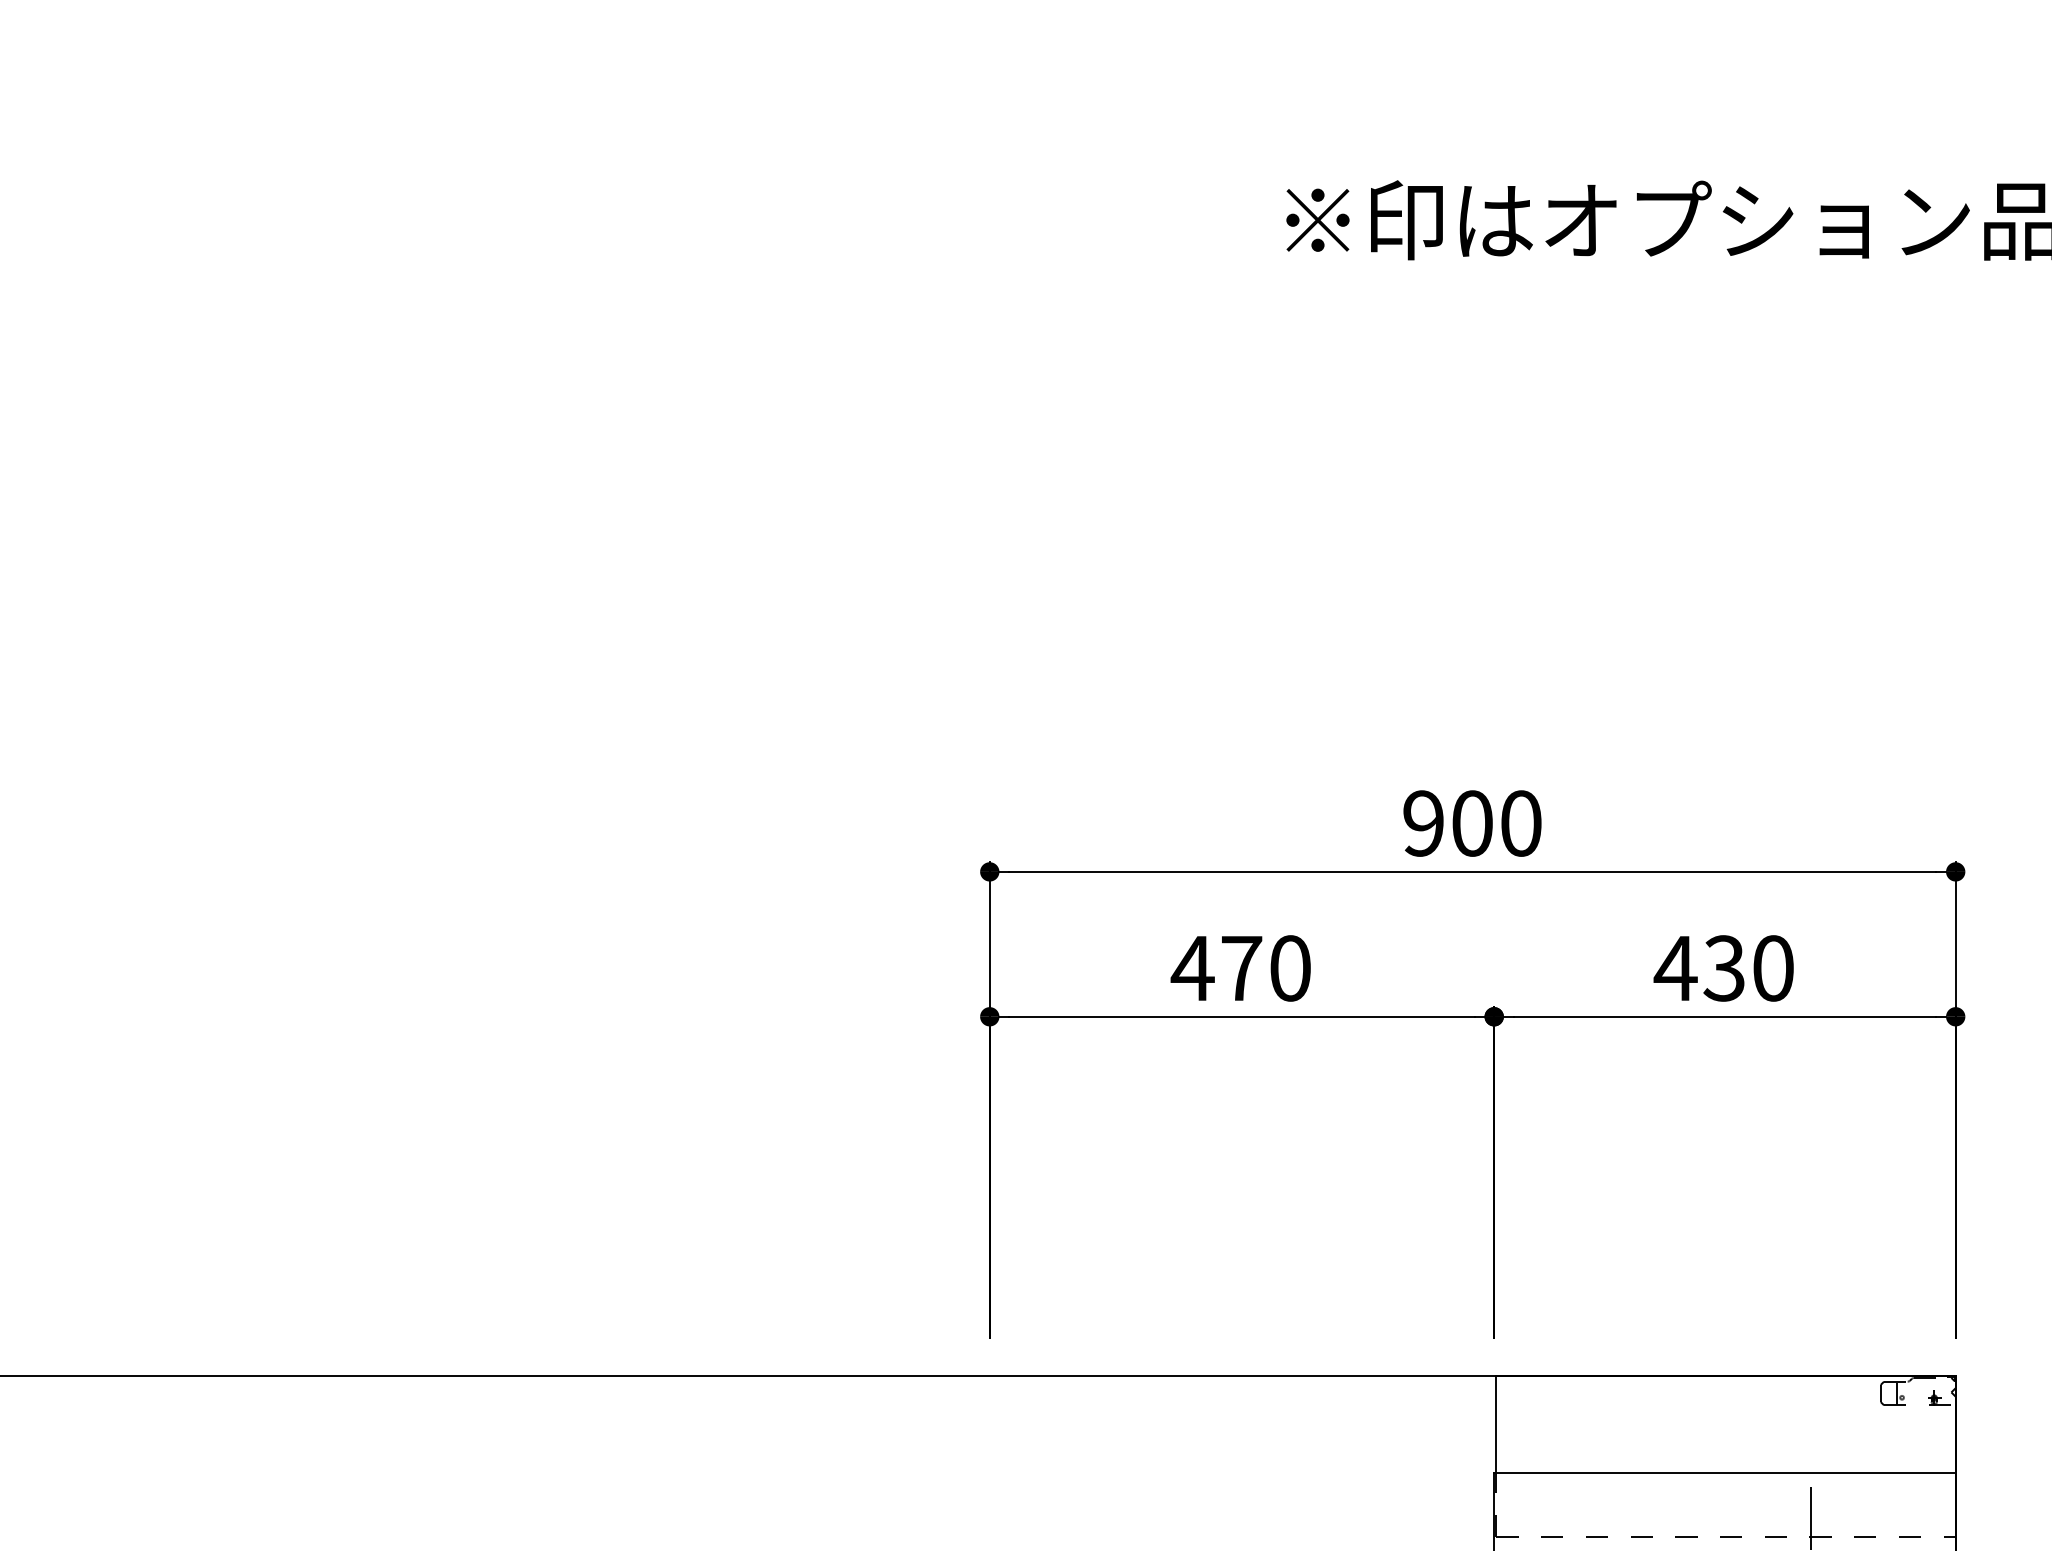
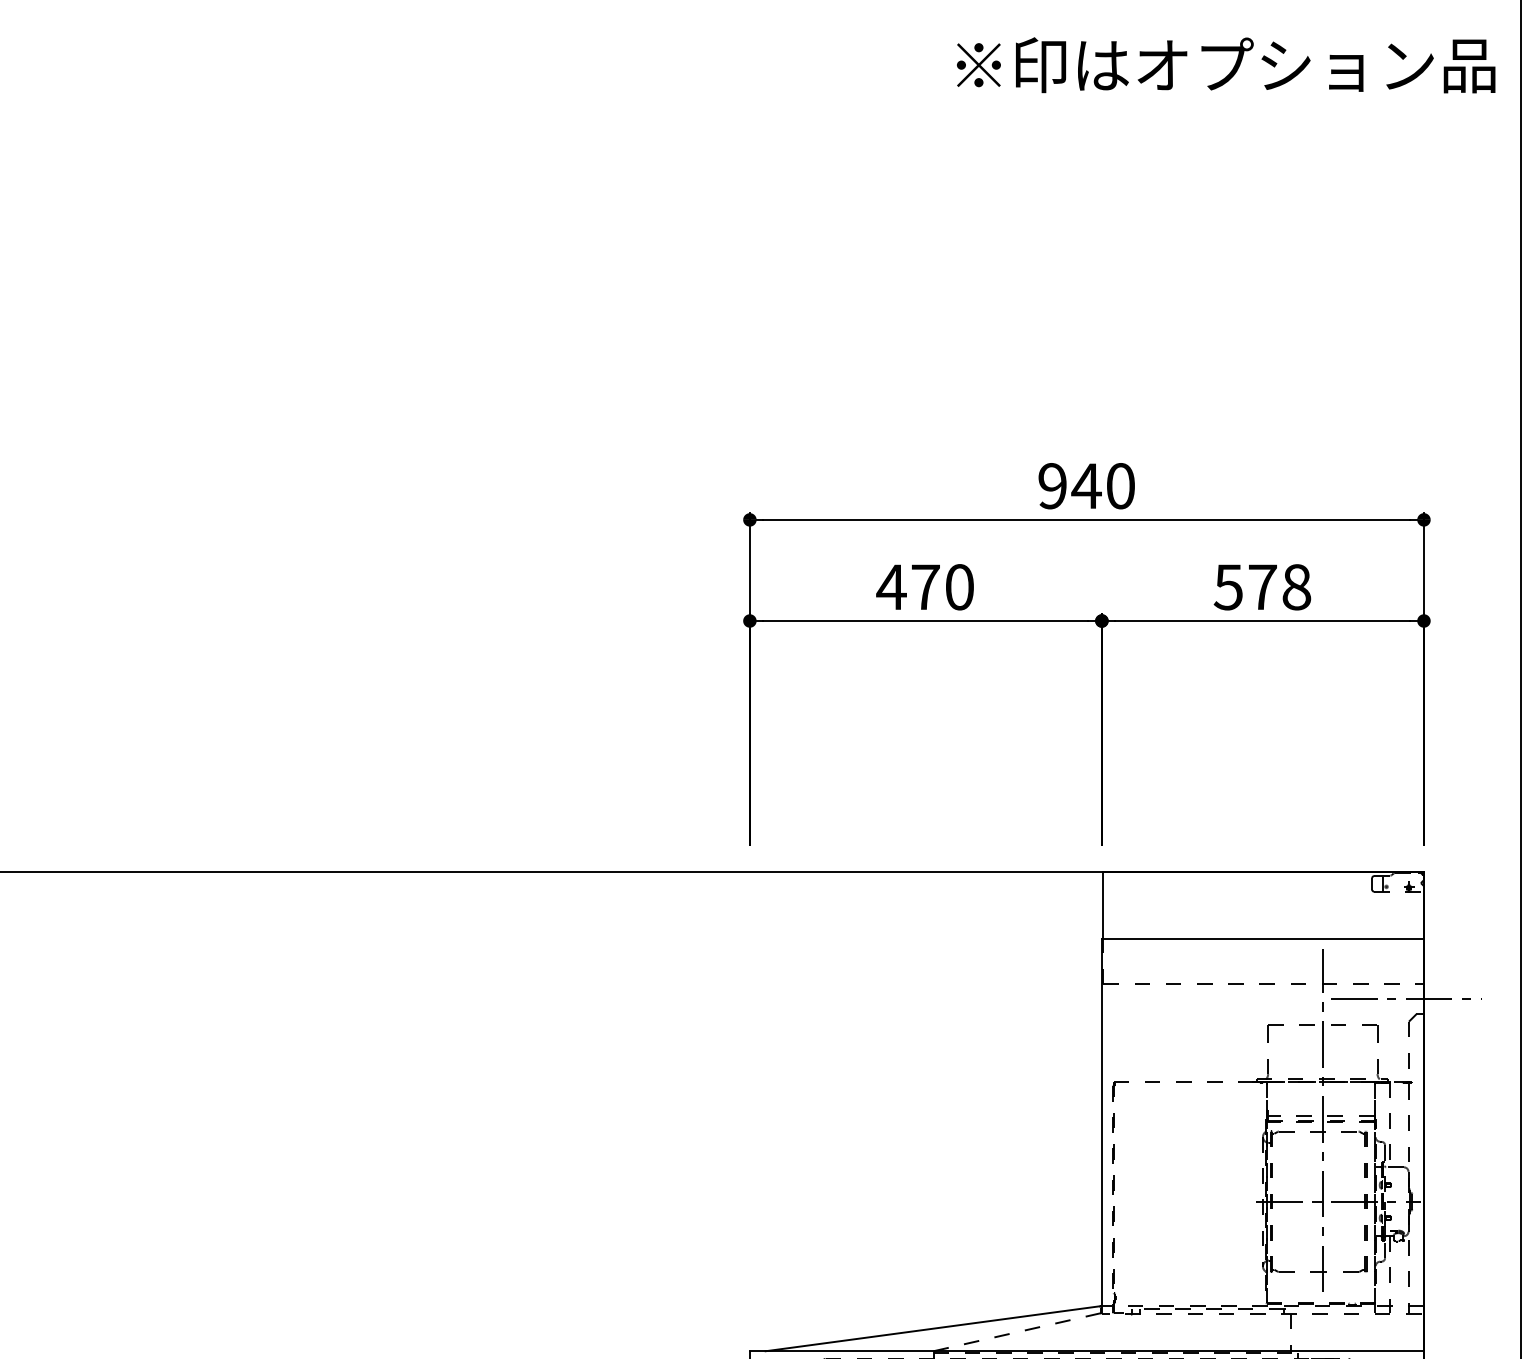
text: (1472, 824) -> (1086, 486), 900 -> 940
text: (1724, 968) -> (1262, 587), 430 -> 578

